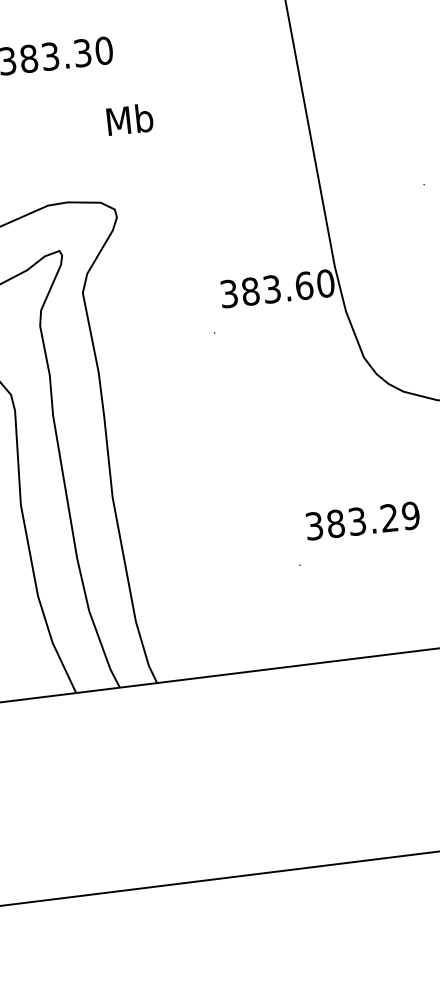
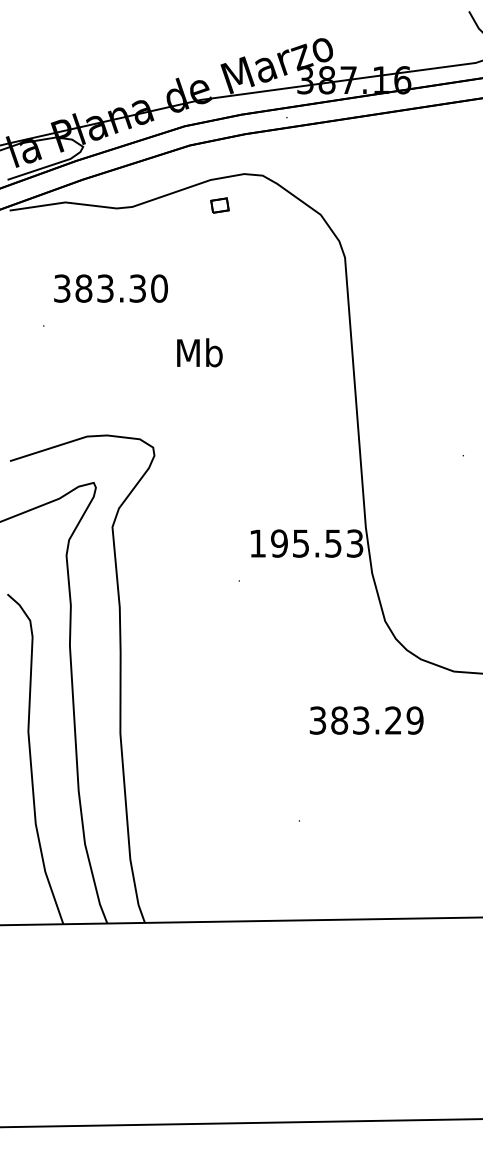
text: (129, 119) -> (199, 352), moved
text: (277, 288) -> (306, 543), 383.60 -> 195.53
text: (362, 520) -> (366, 720), moved

